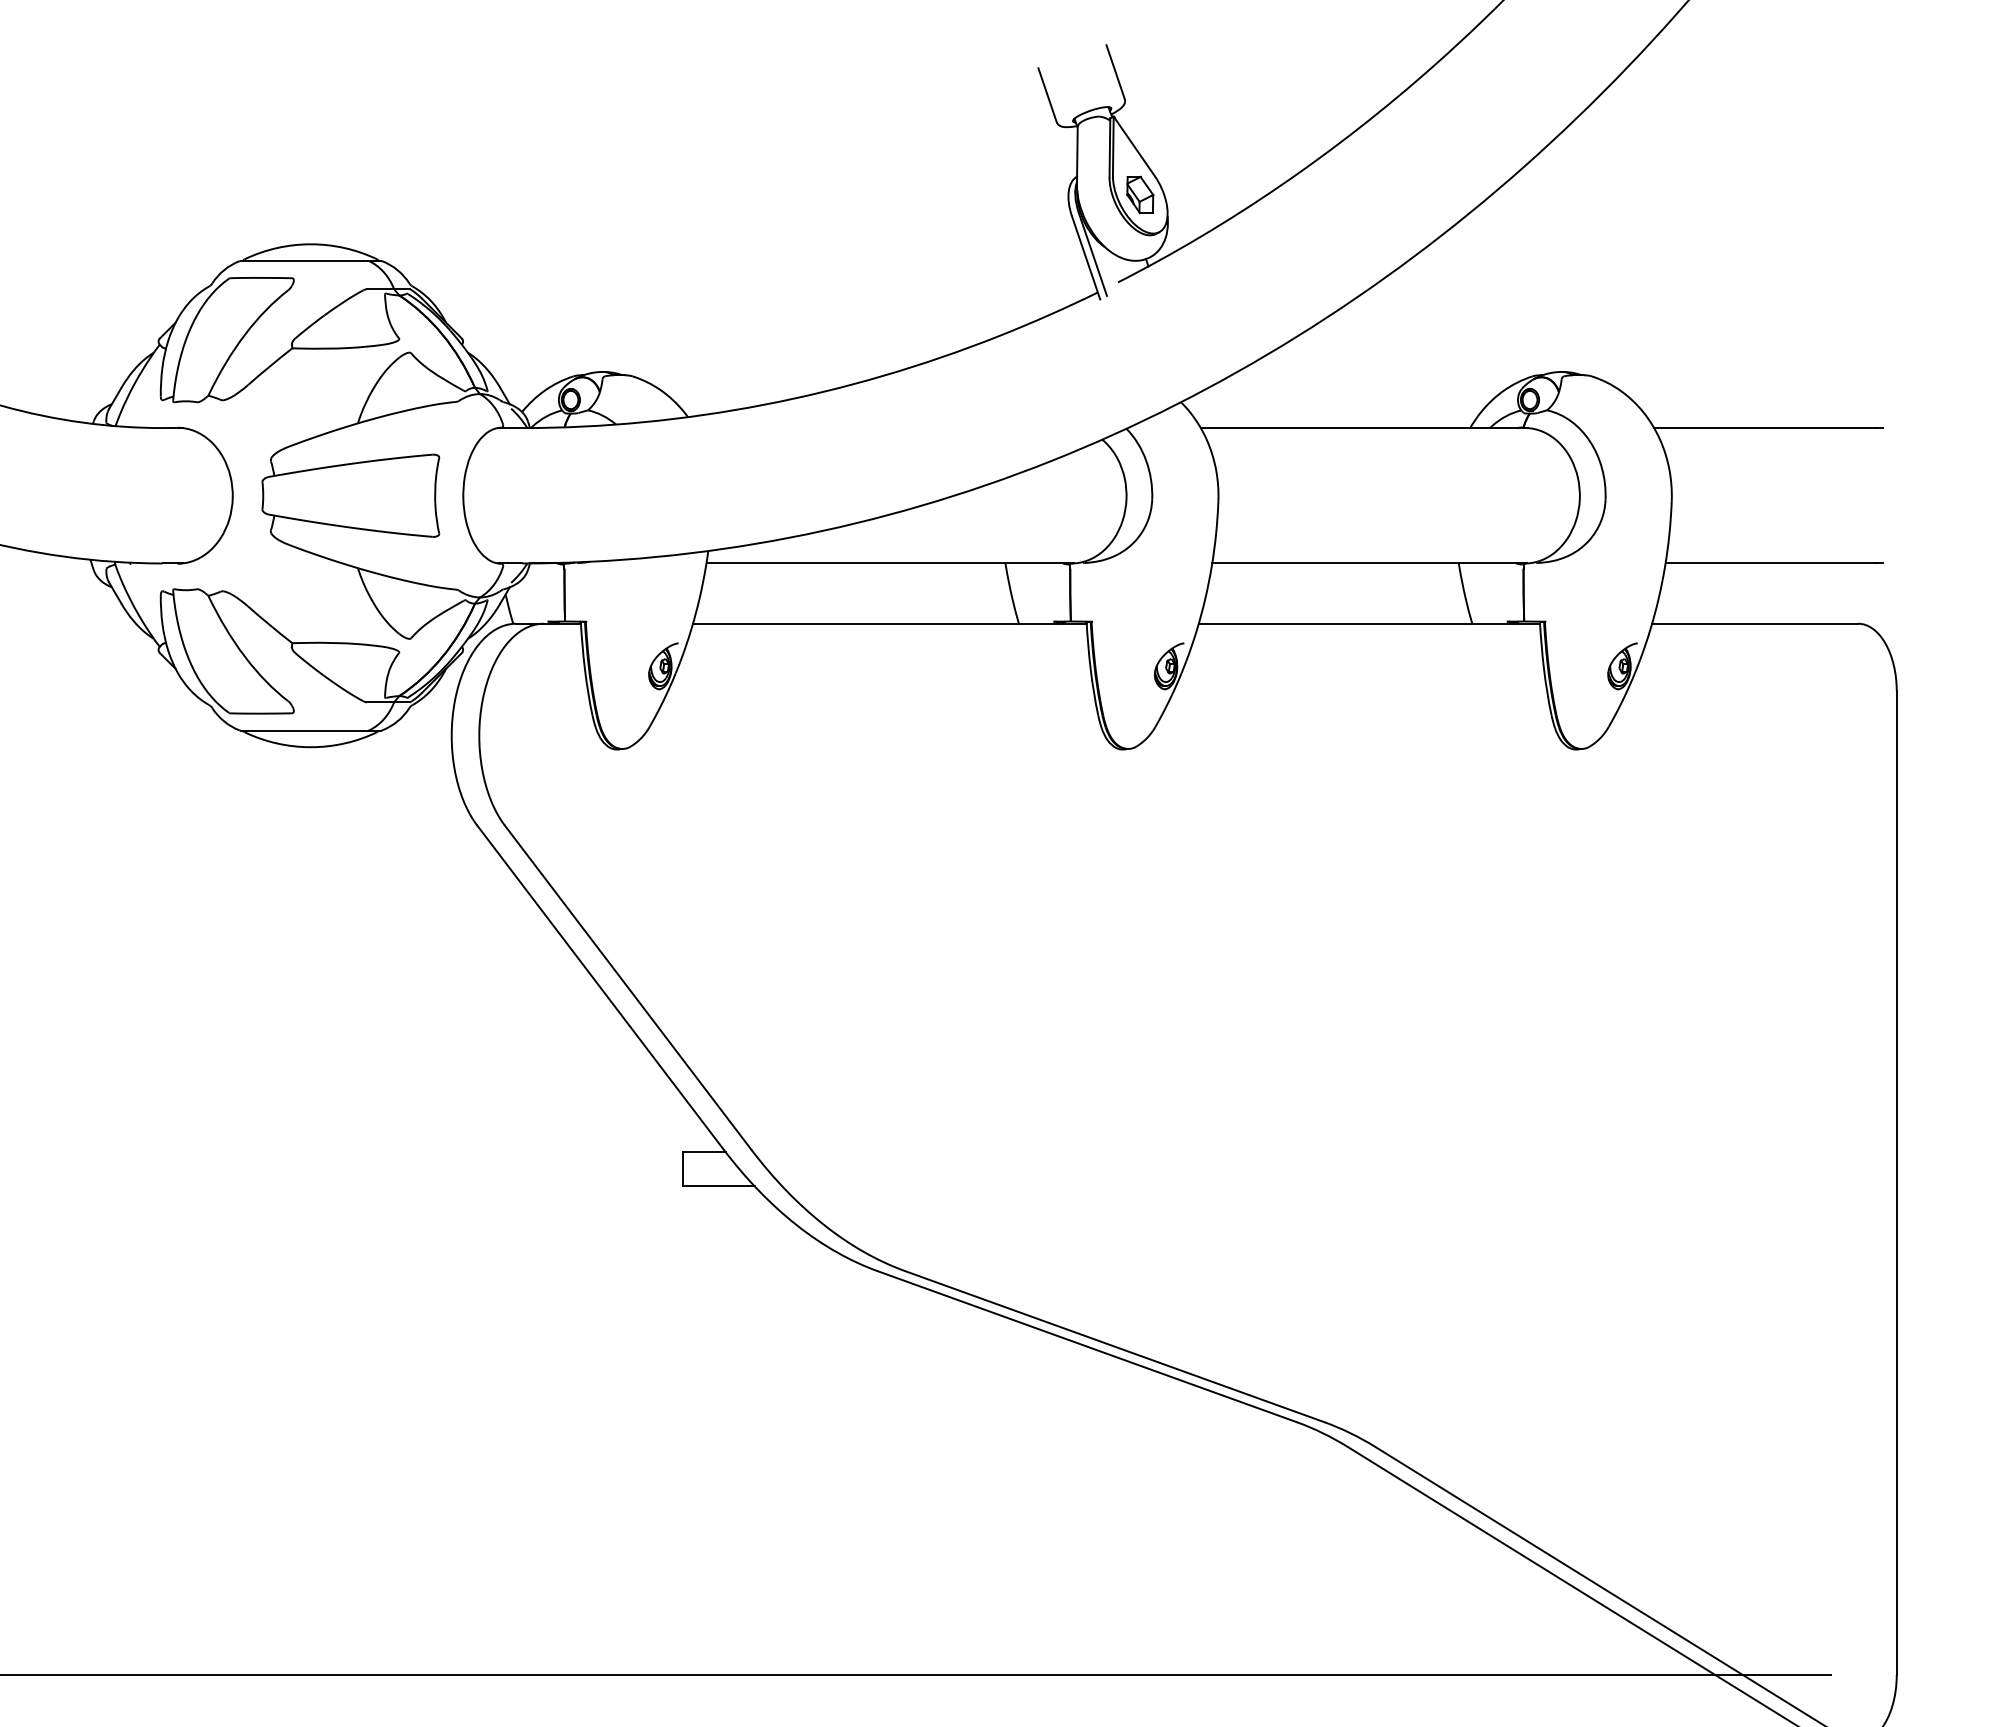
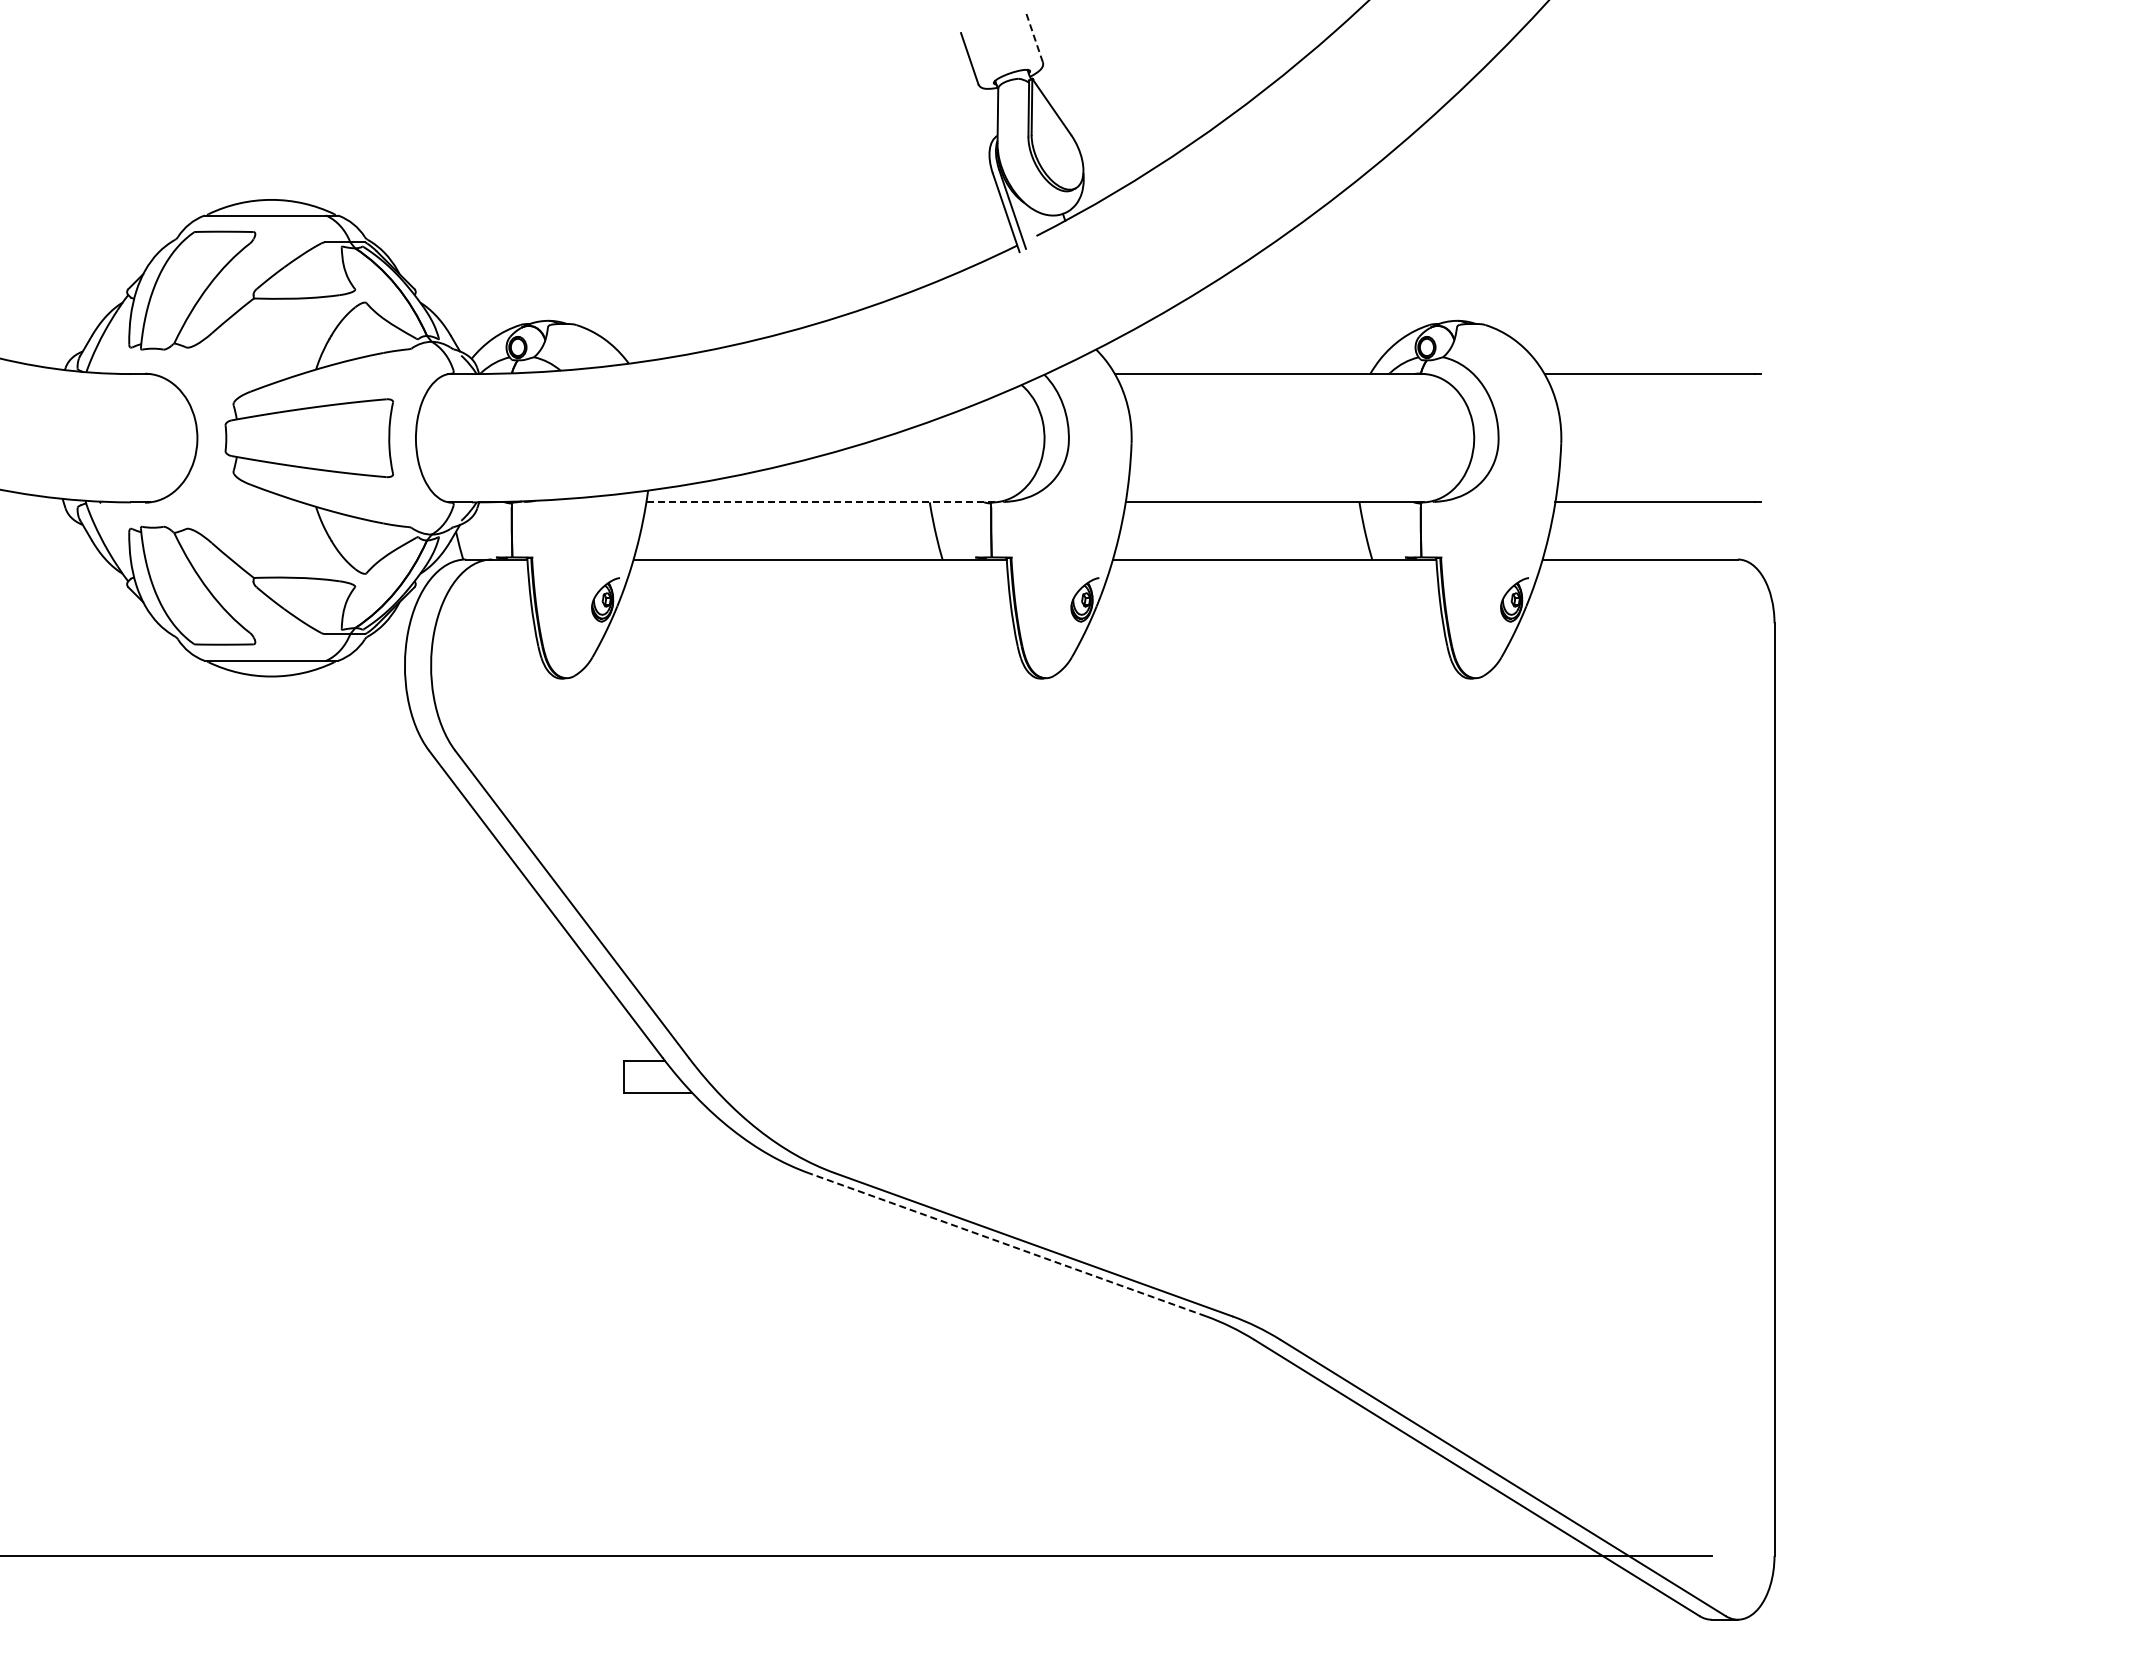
line: (1115, 71) -> (1034, 36), solid -> dashed
part: (1140, 194) -> (1057, 152), removed
line: (890, 563) -> (820, 502), solid -> dashed
line: (1087, 1346) -> (1007, 1244), solid -> dashed

